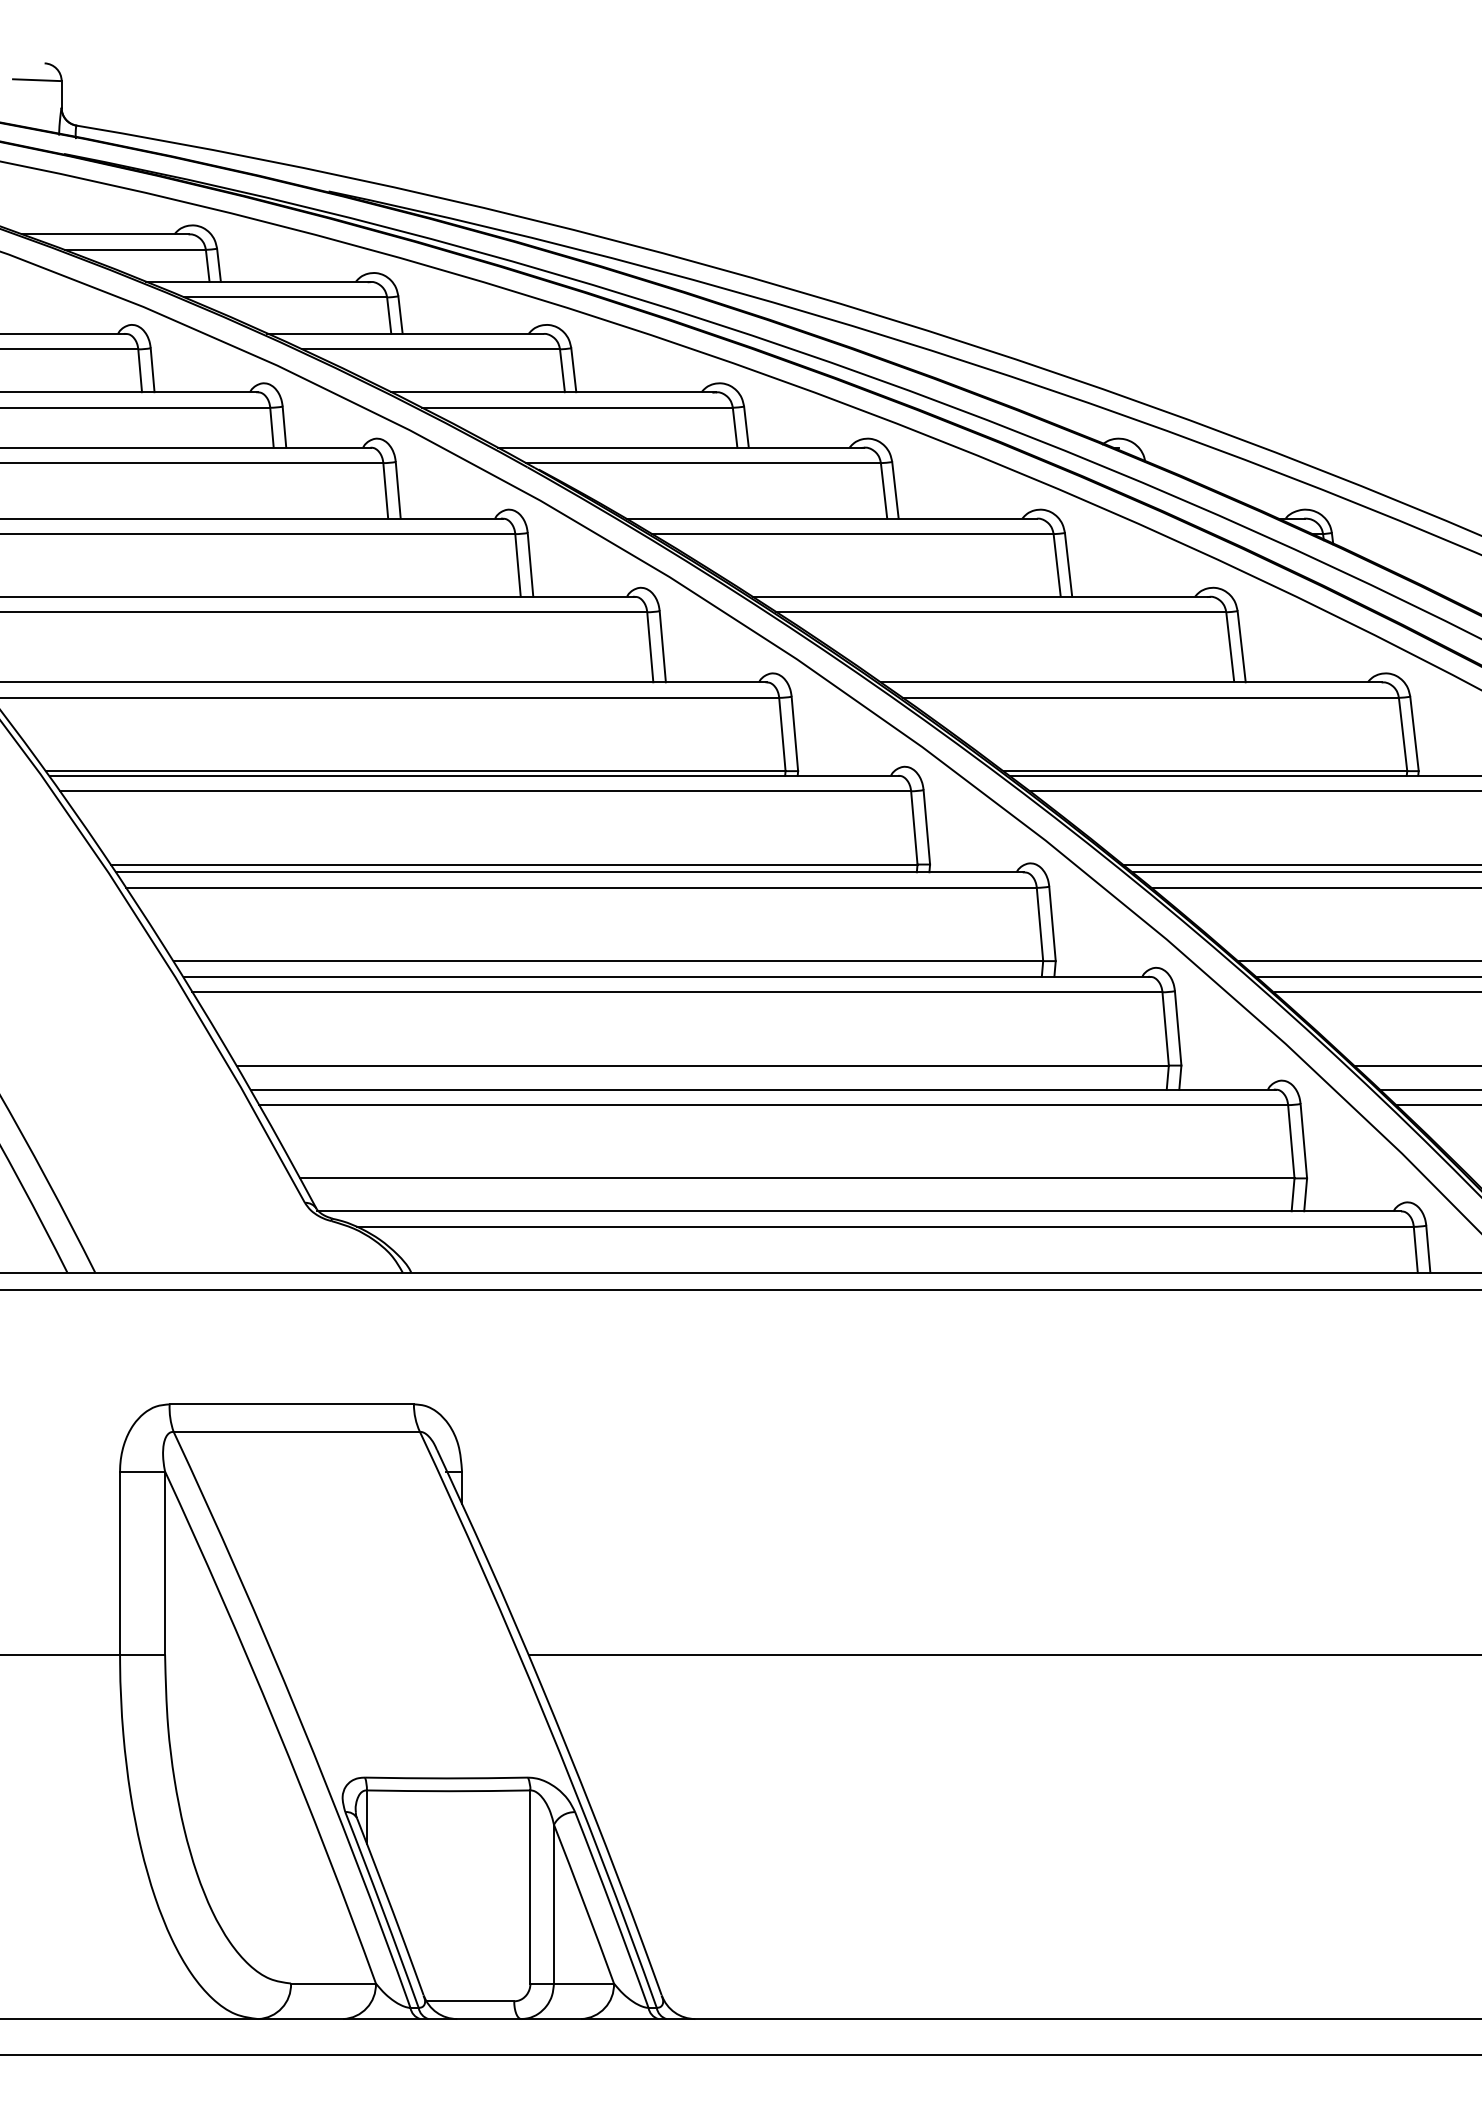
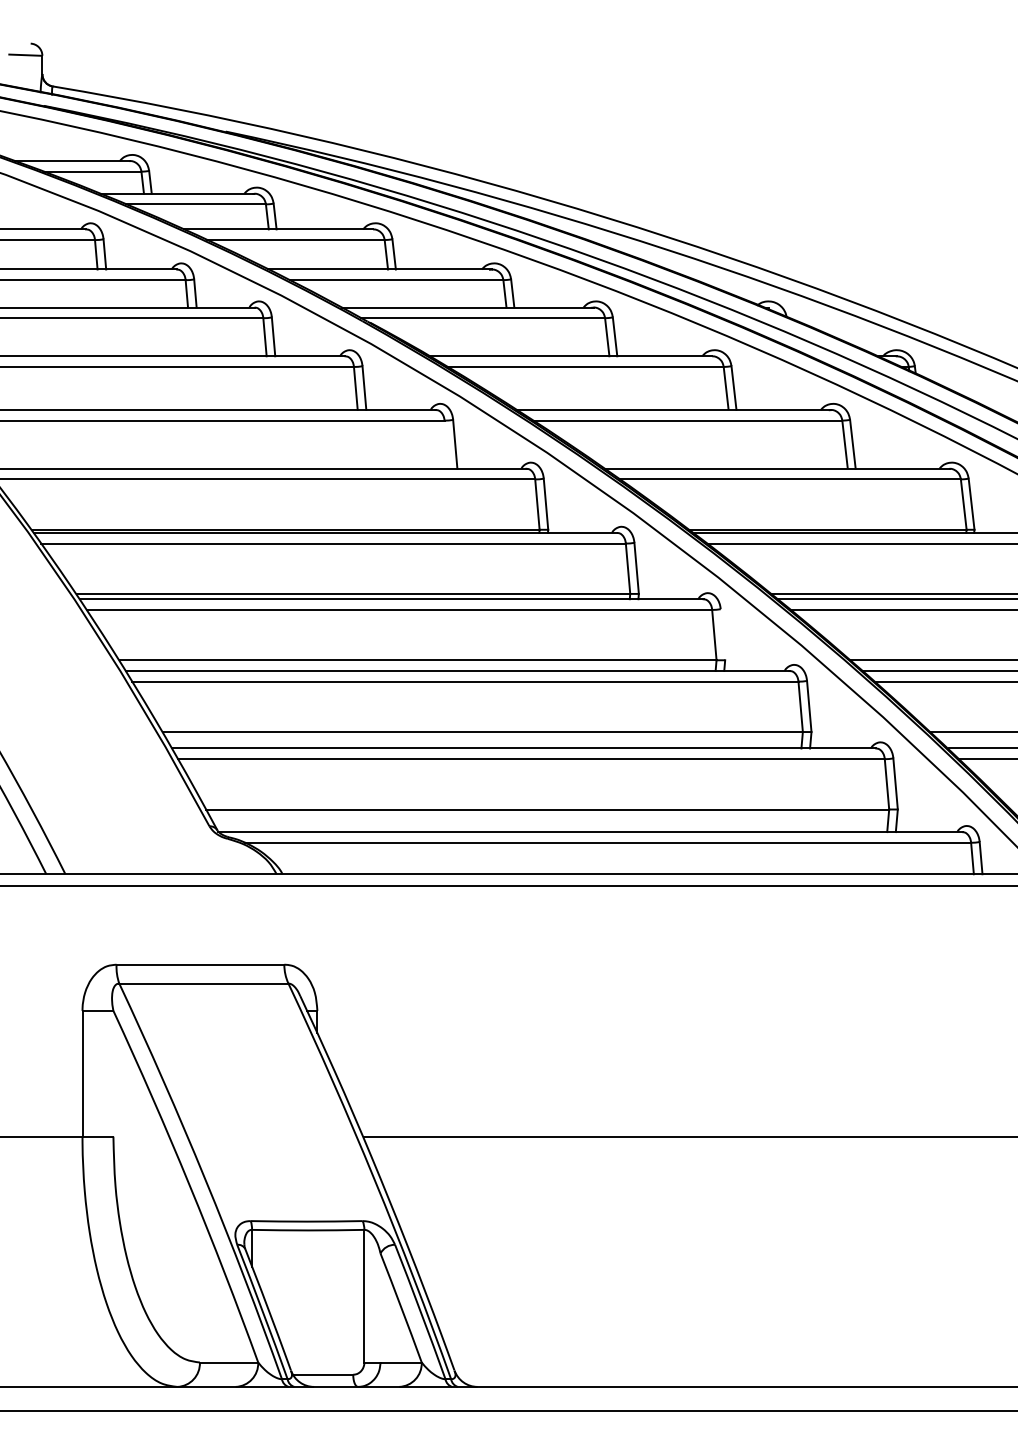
line: (650, 646) -> (446, 444), removed
line: (1051, 923) -> (722, 634), removed
line: (165, 1562) -> (113, 1073), removed
line: (553, 1903) -> (380, 1307), removed

